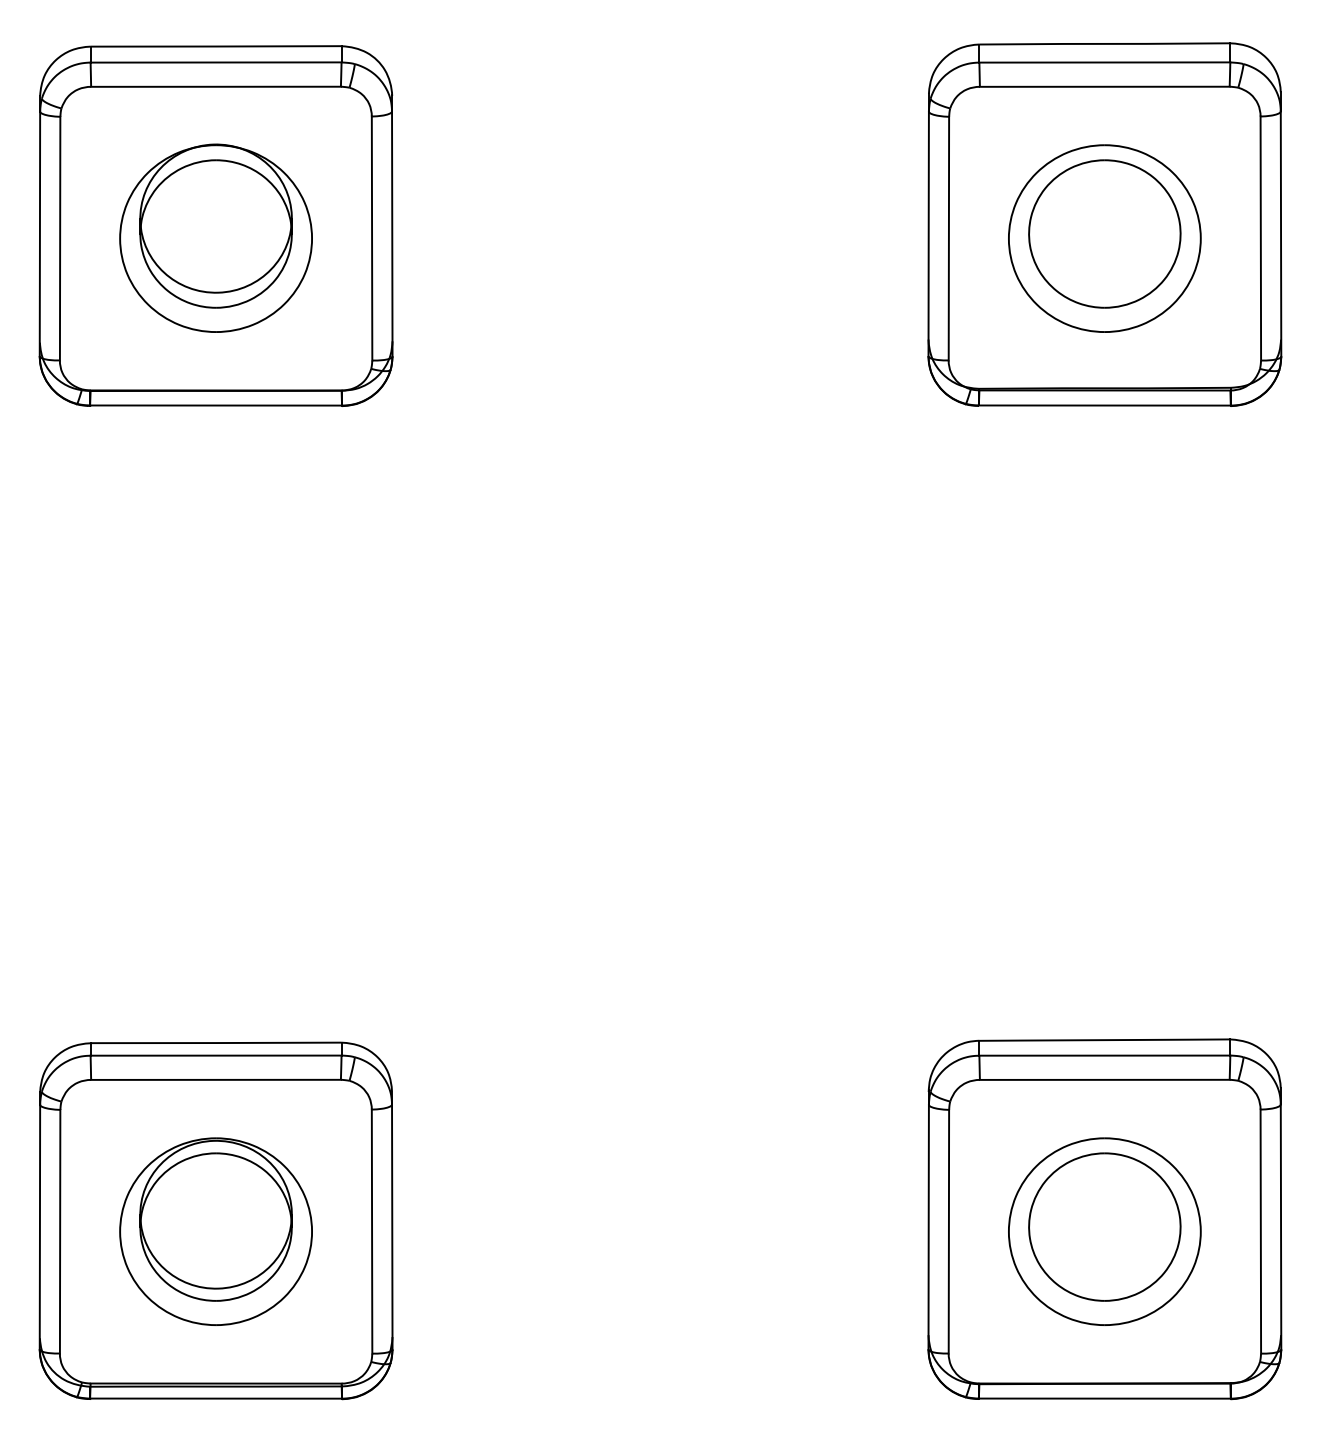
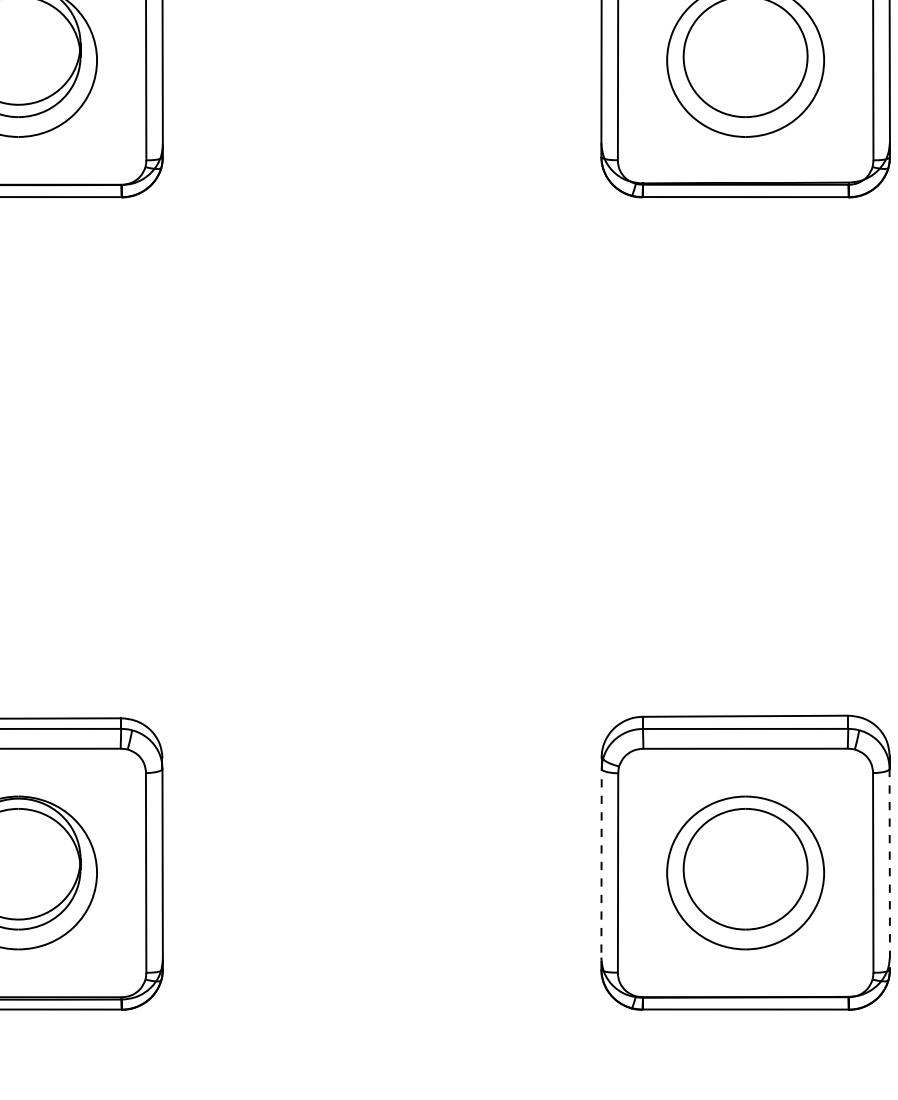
line: (928, 1226) -> (601, 868), solid -> dashed
line: (1281, 1227) -> (890, 869), solid -> dashed

